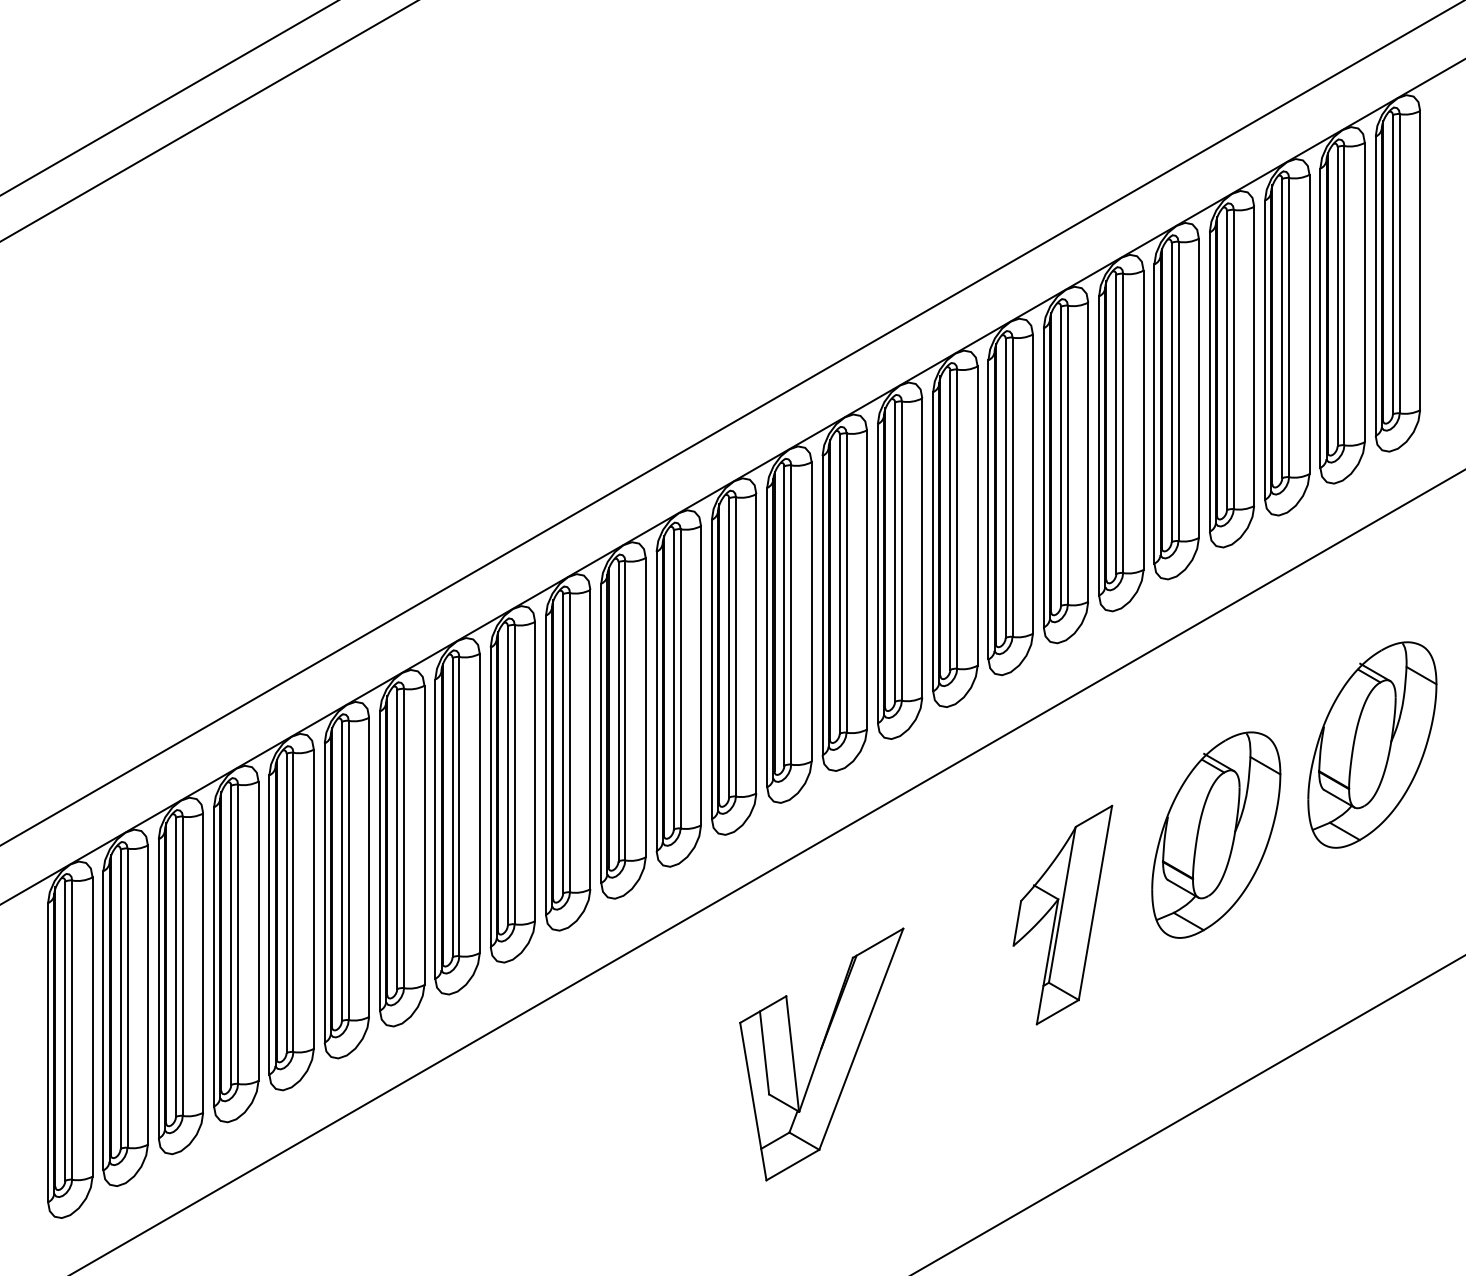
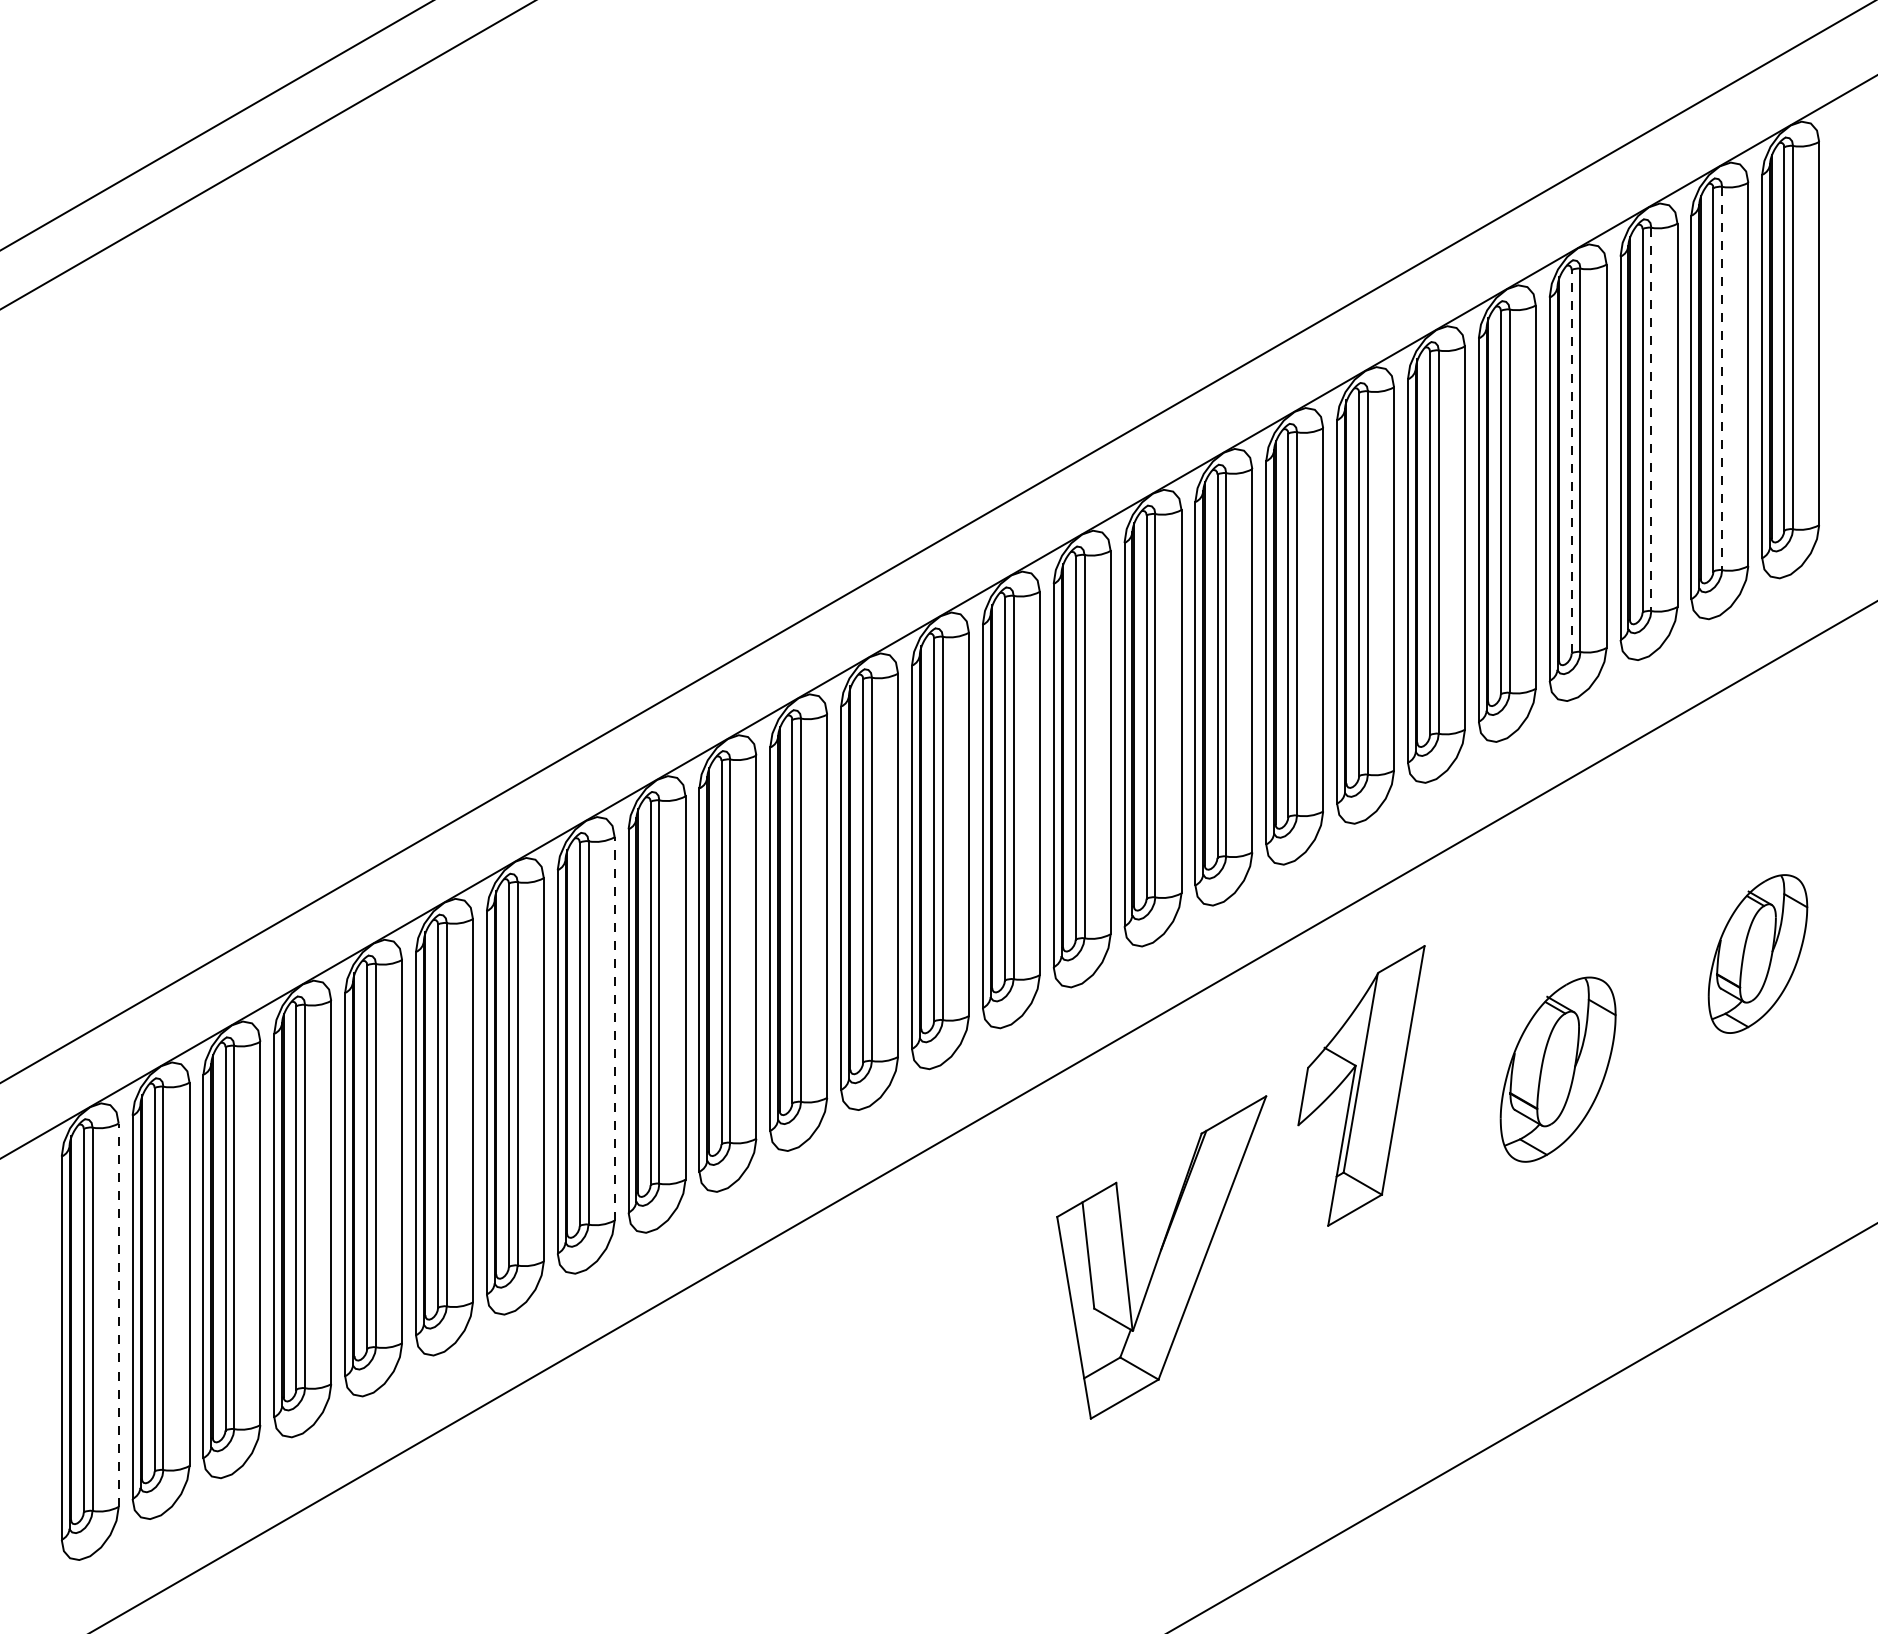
line: (1344, 295) -> (1722, 378), solid -> dashed
line: (1289, 327) -> (1651, 419), solid -> dashed
line: (1226, 360) -> (1571, 461), solid -> dashed
part: (1372, 744) -> (1757, 953), size x0.6
line: (479, 803) -> (614, 1028), solid -> dashed
part: (1216, 835) -> (1558, 1069), size x0.7
part: (1062, 914) -> (1361, 1085), moved
line: (92, 1027) -> (118, 1315), solid -> dashed
part: (821, 1054) -> (1161, 1257), moved

